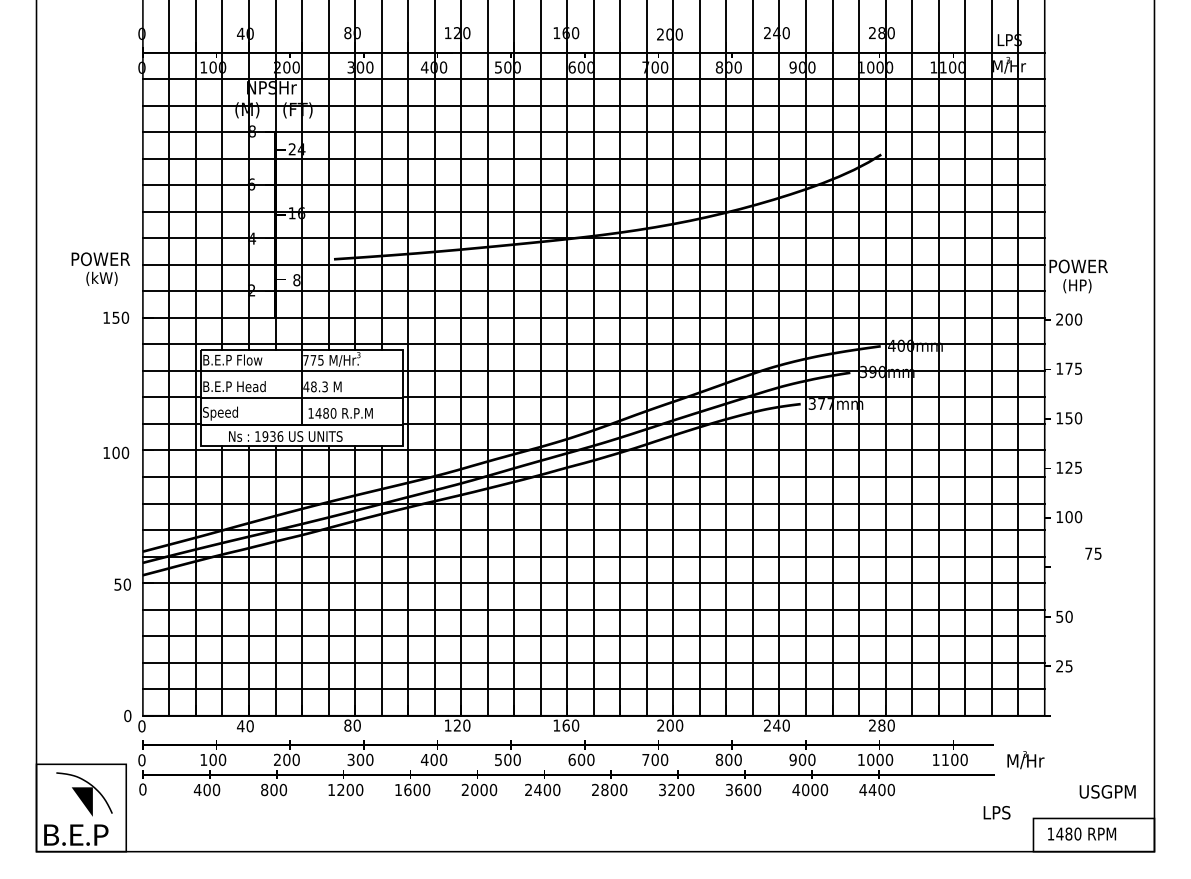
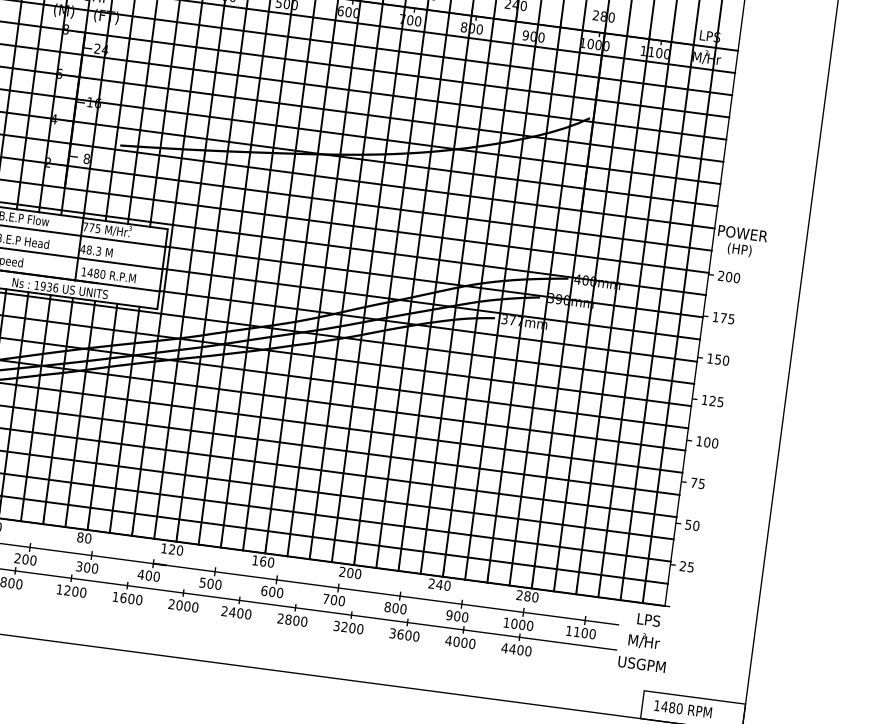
text: (1093, 553) -> (697, 483), moved
text: (1107, 791) -> (641, 664), moved
text: (996, 812) -> (648, 619), moved

